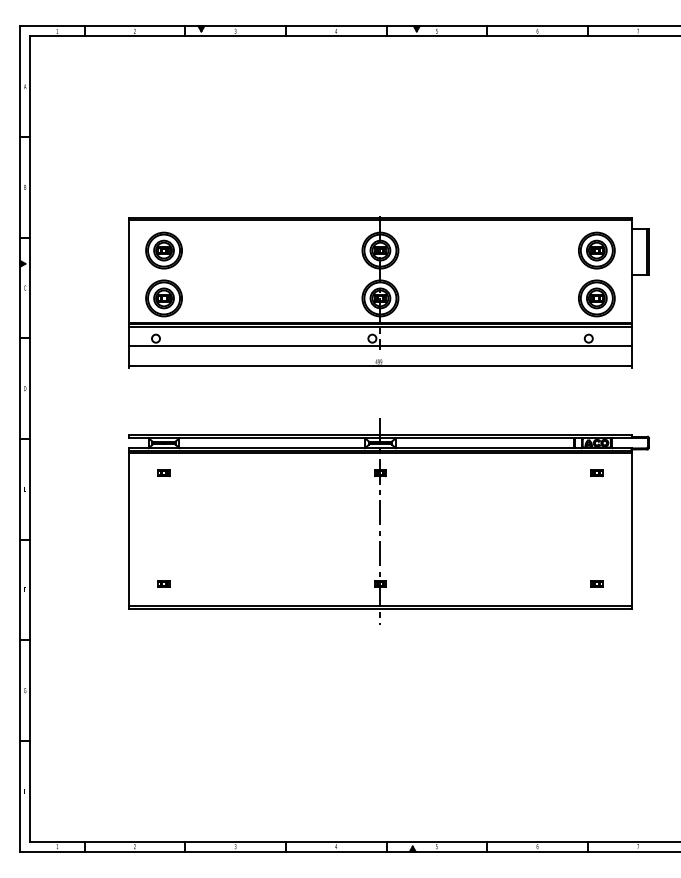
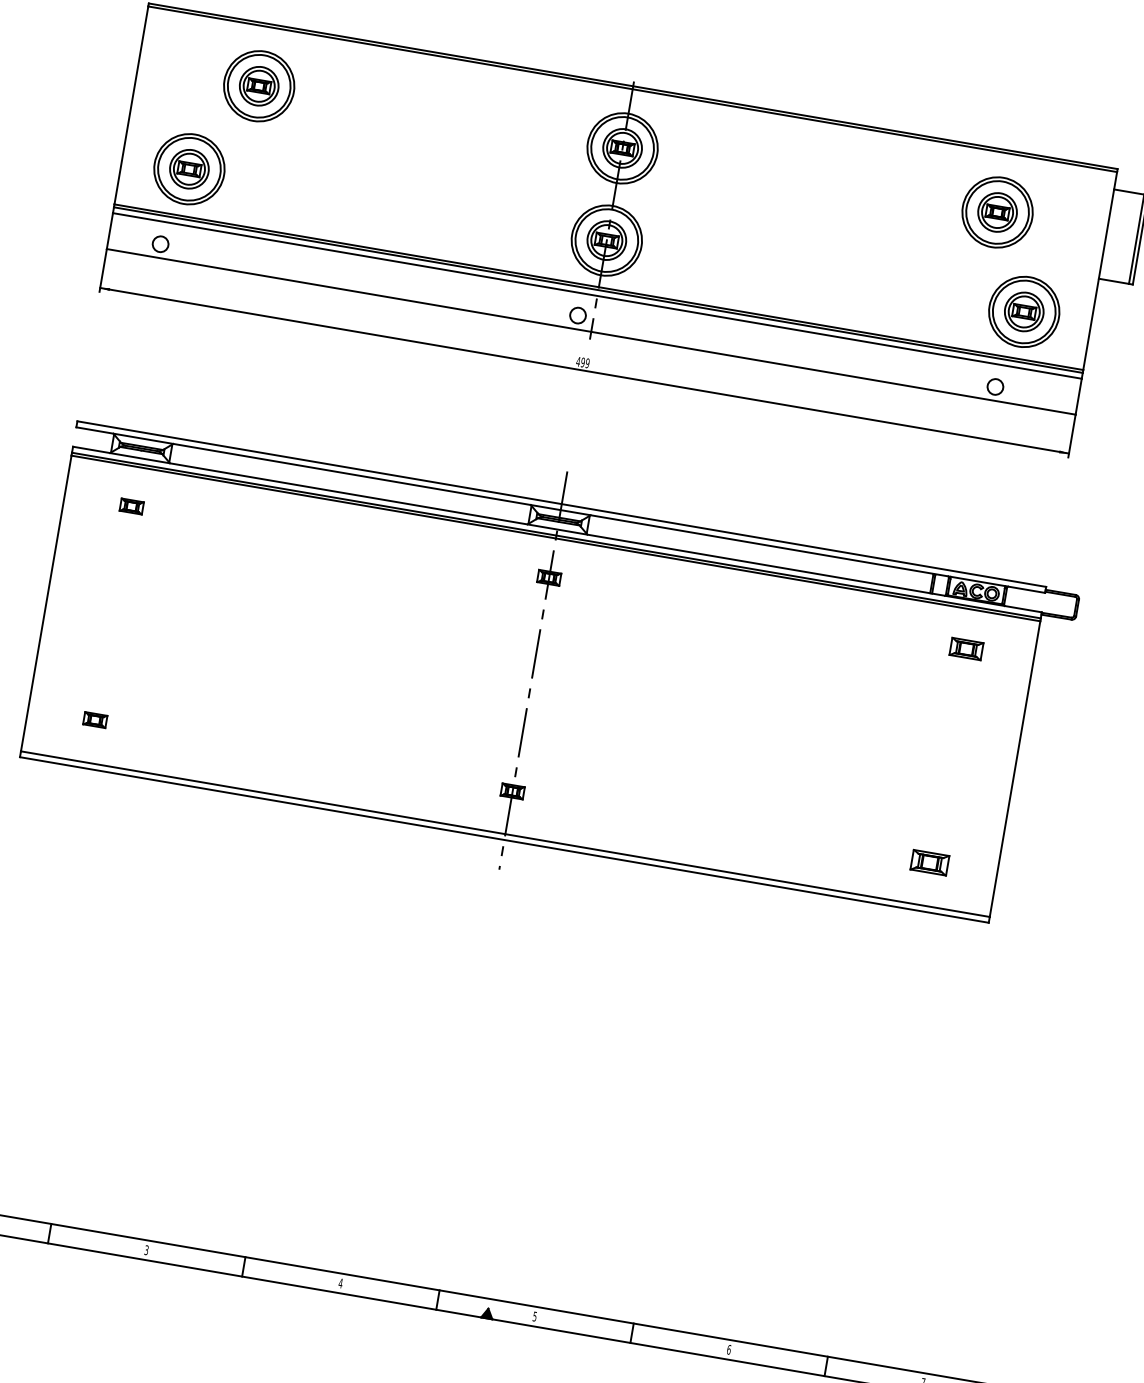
part: (163, 250) -> (258, 85), moved
part: (596, 250) -> (996, 212), moved
part: (596, 473) -> (965, 649), size x1.4
part: (596, 583) -> (929, 861), size x1.6

